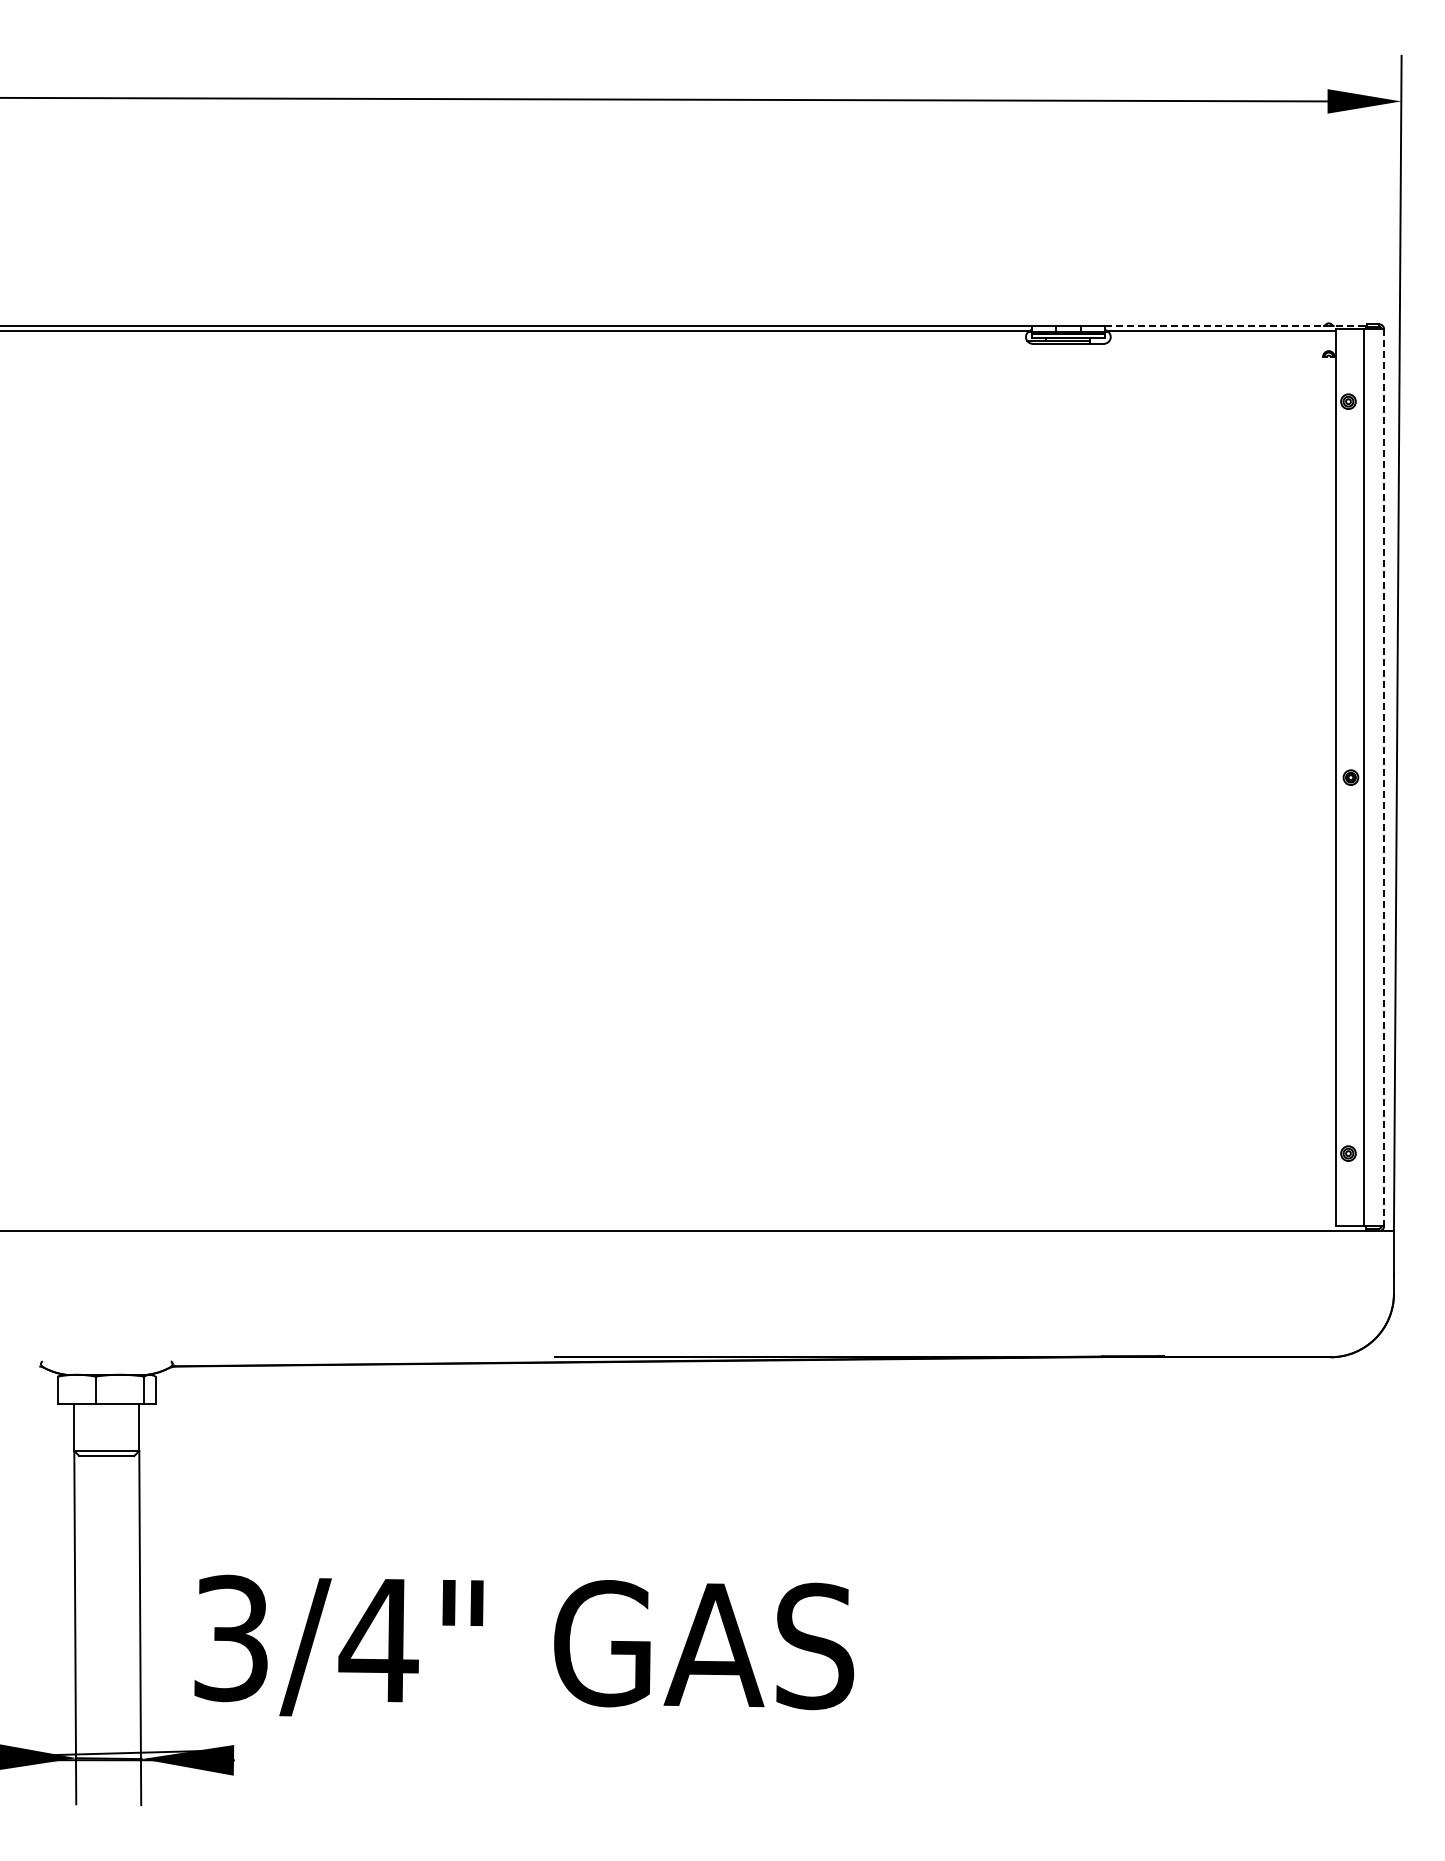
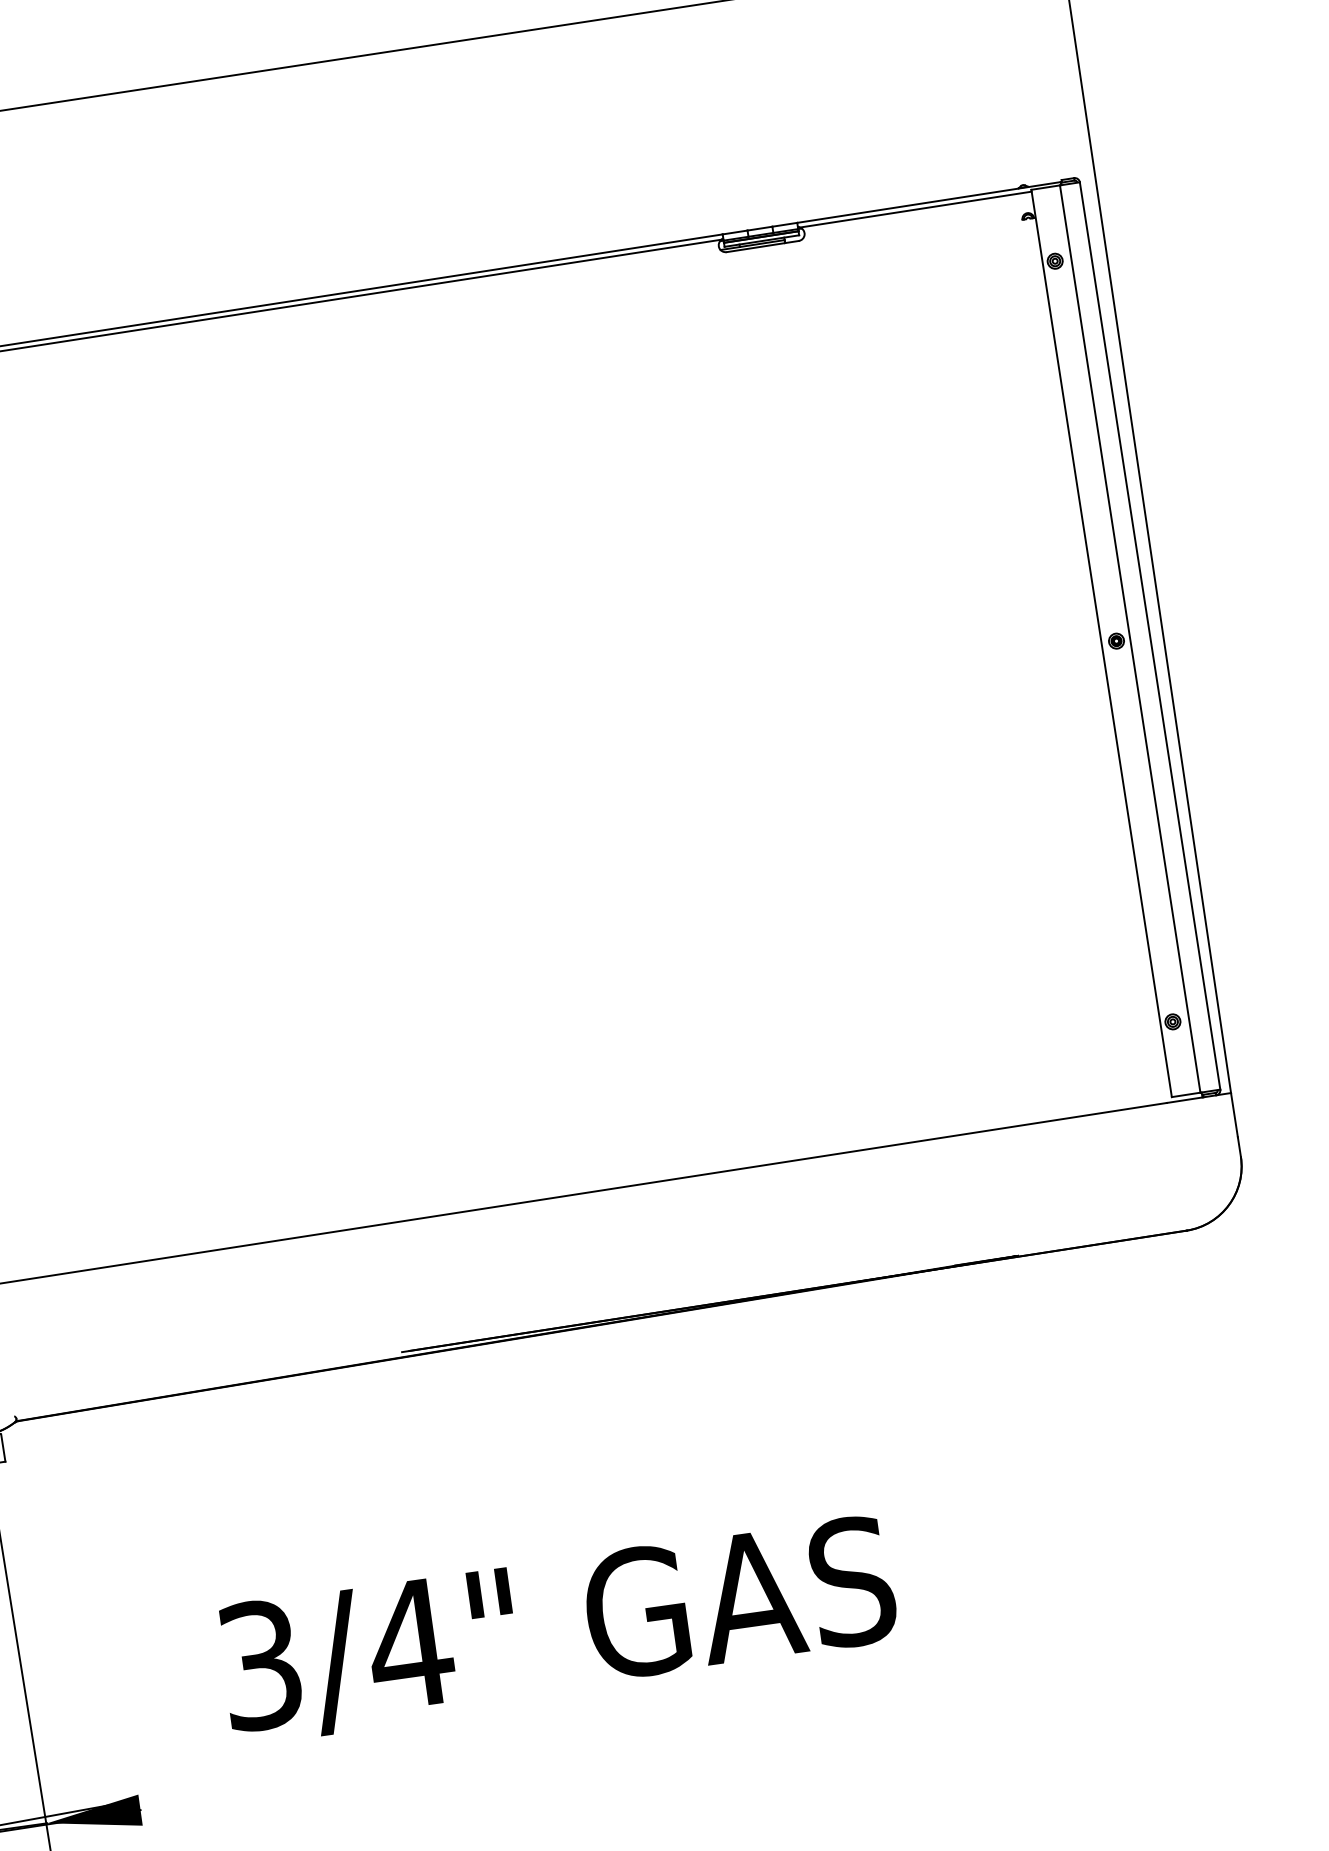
line: (1235, 326) -> (929, 202), dashed -> solid
line: (1384, 778) -> (1150, 636), dashed -> solid
text: (524, 1645) -> (558, 1626), moved

